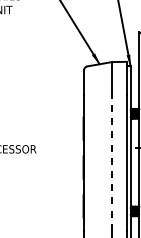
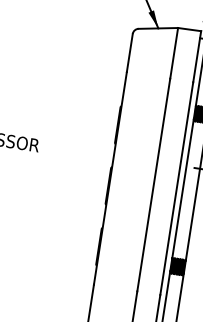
line: (111, 162) -> (153, 184), dashed -> solid

